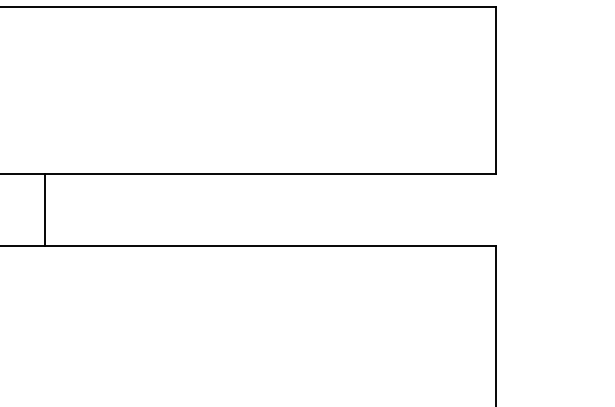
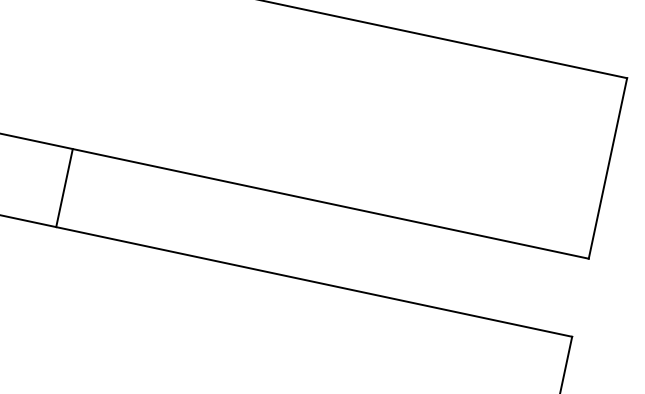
line: (44, 210) -> (64, 188), moved

